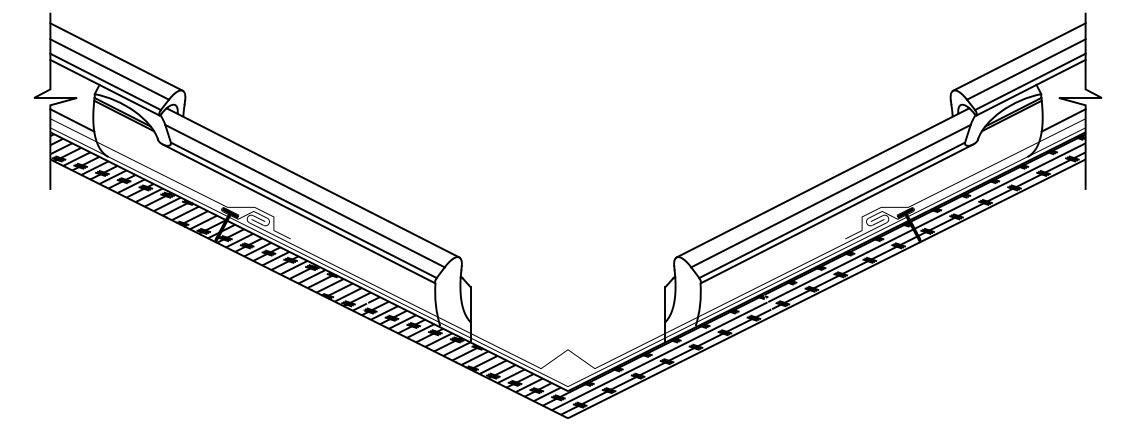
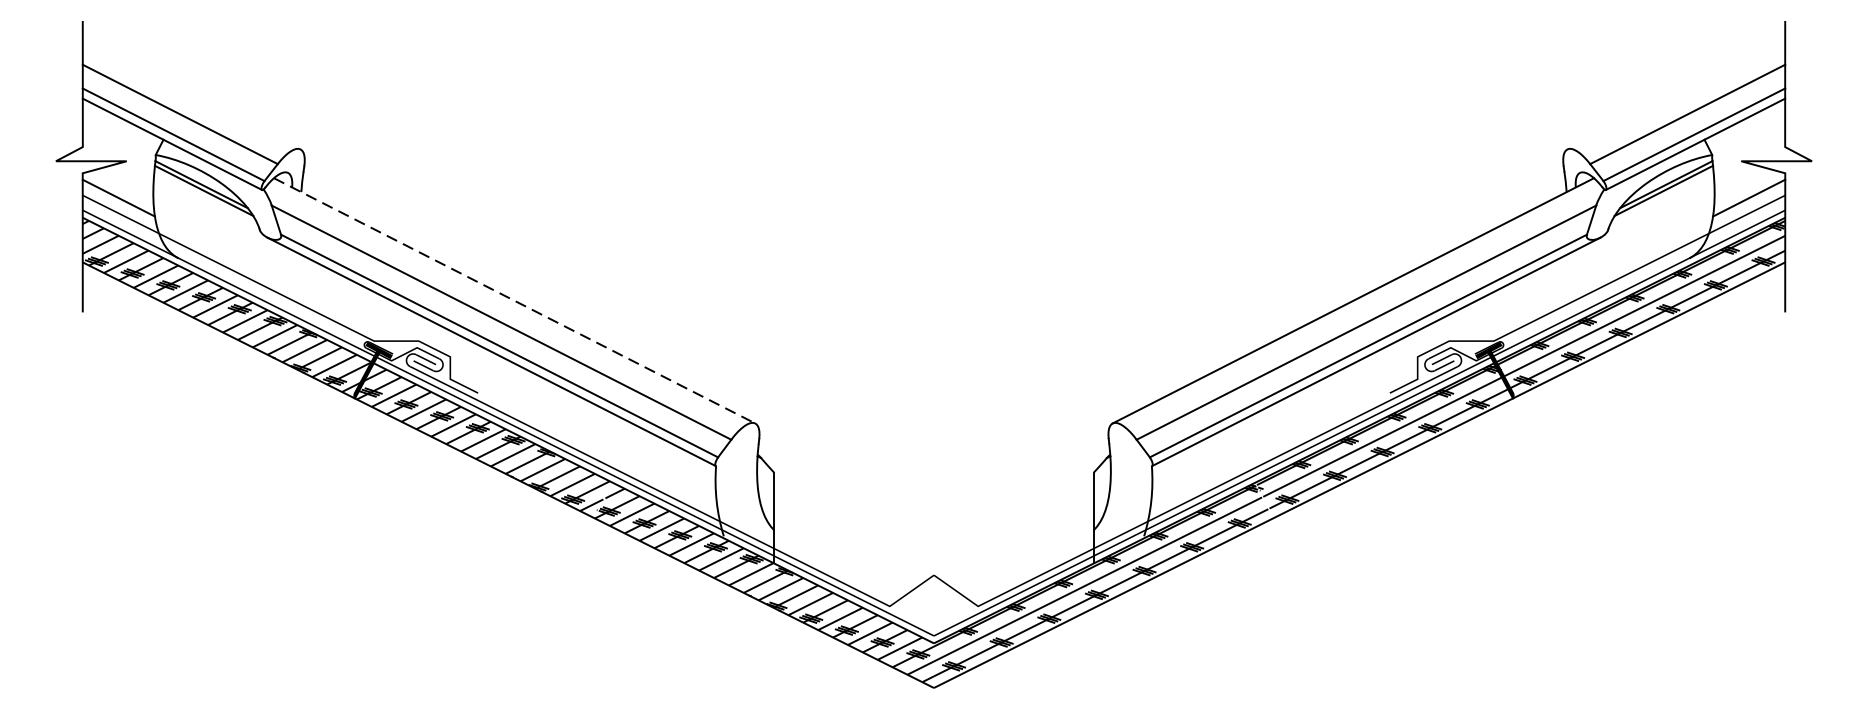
line: (116, 56) -> (191, 93), removed
line: (1019, 56) -> (1676, 93), removed
line: (313, 183) -> (515, 301), solid -> dashed

